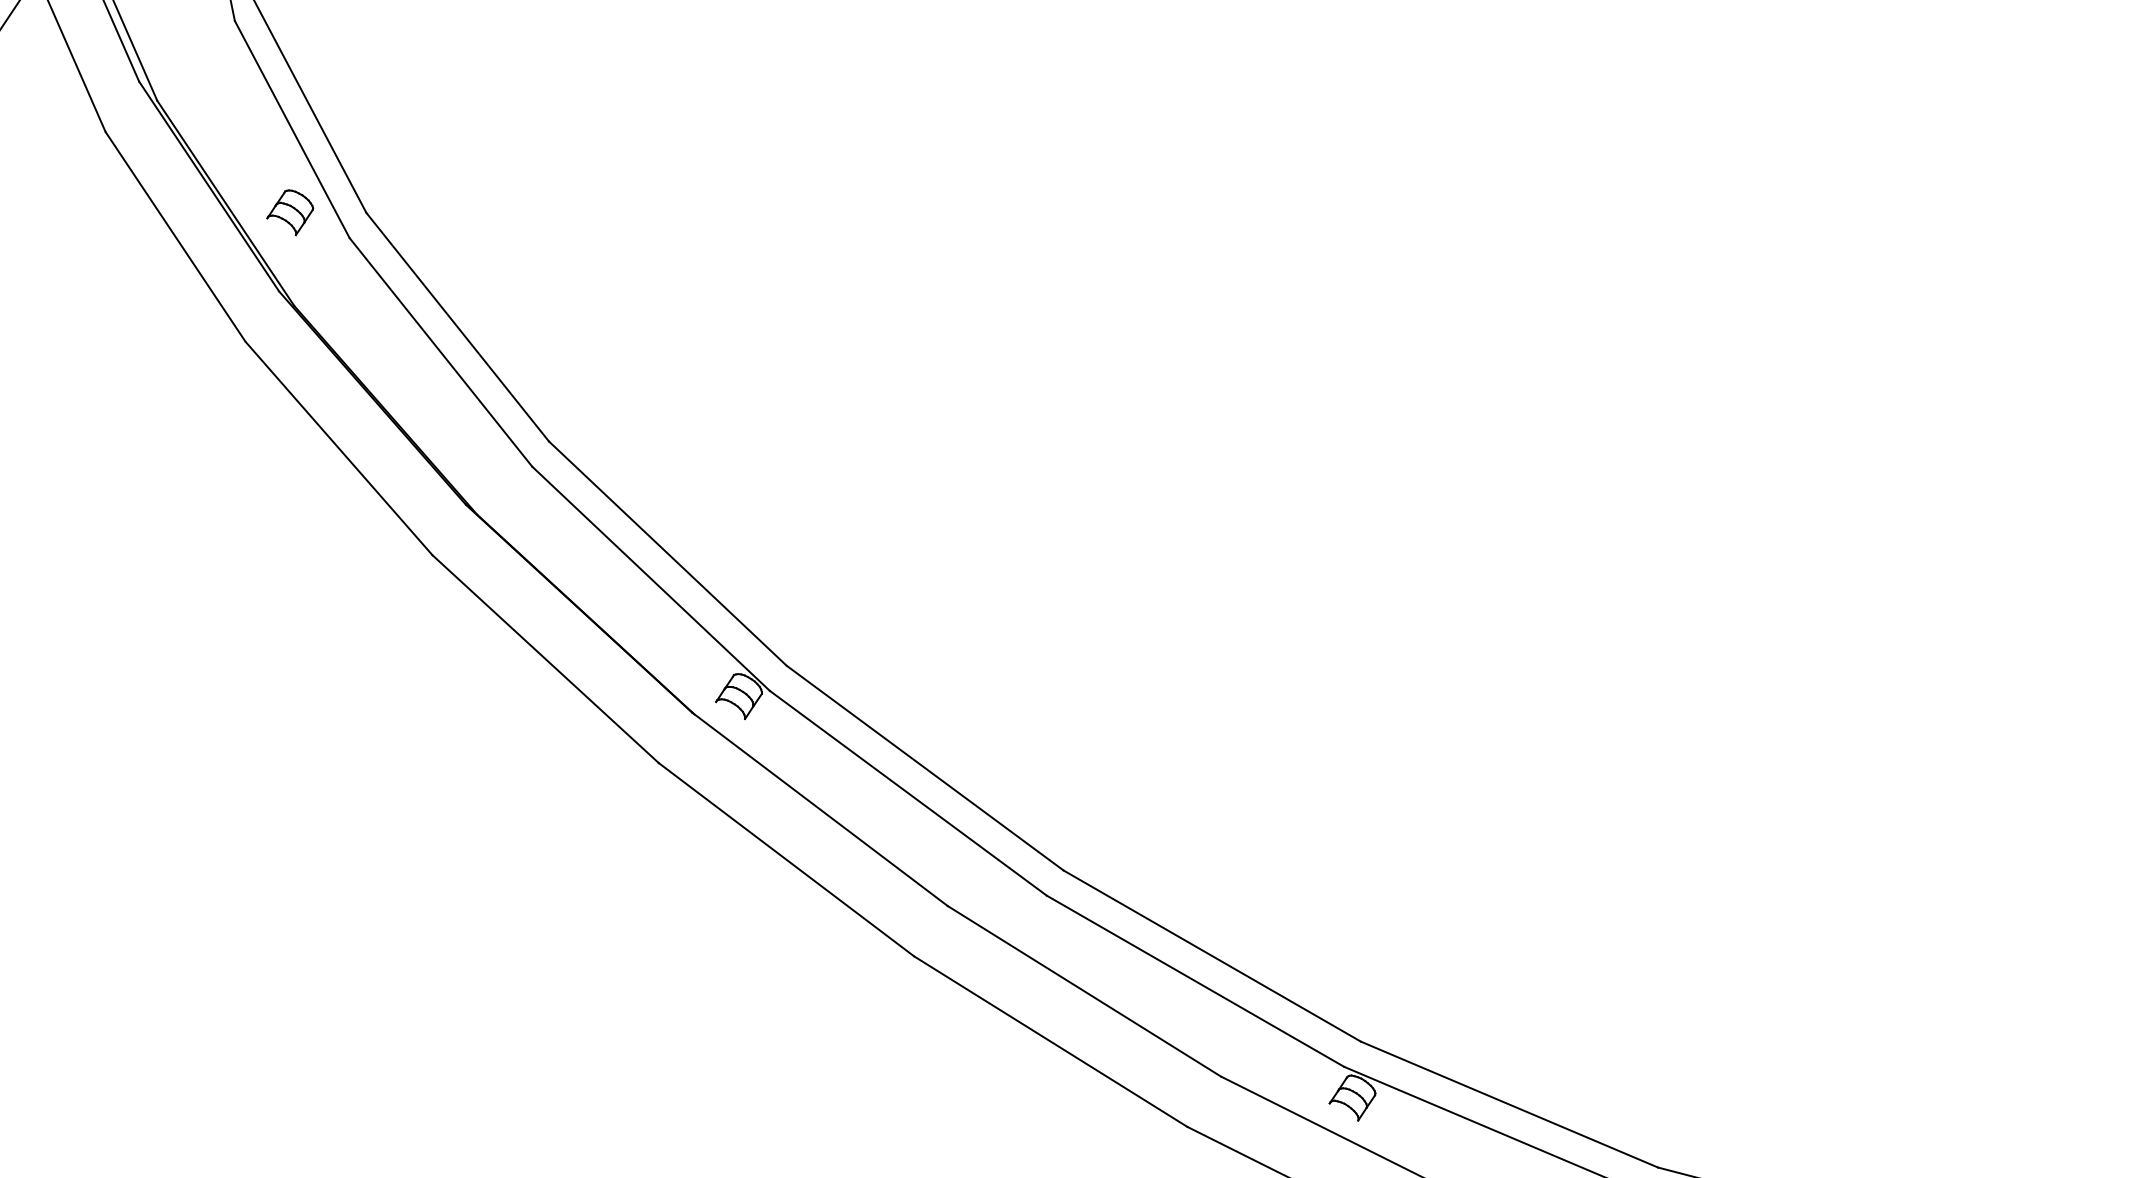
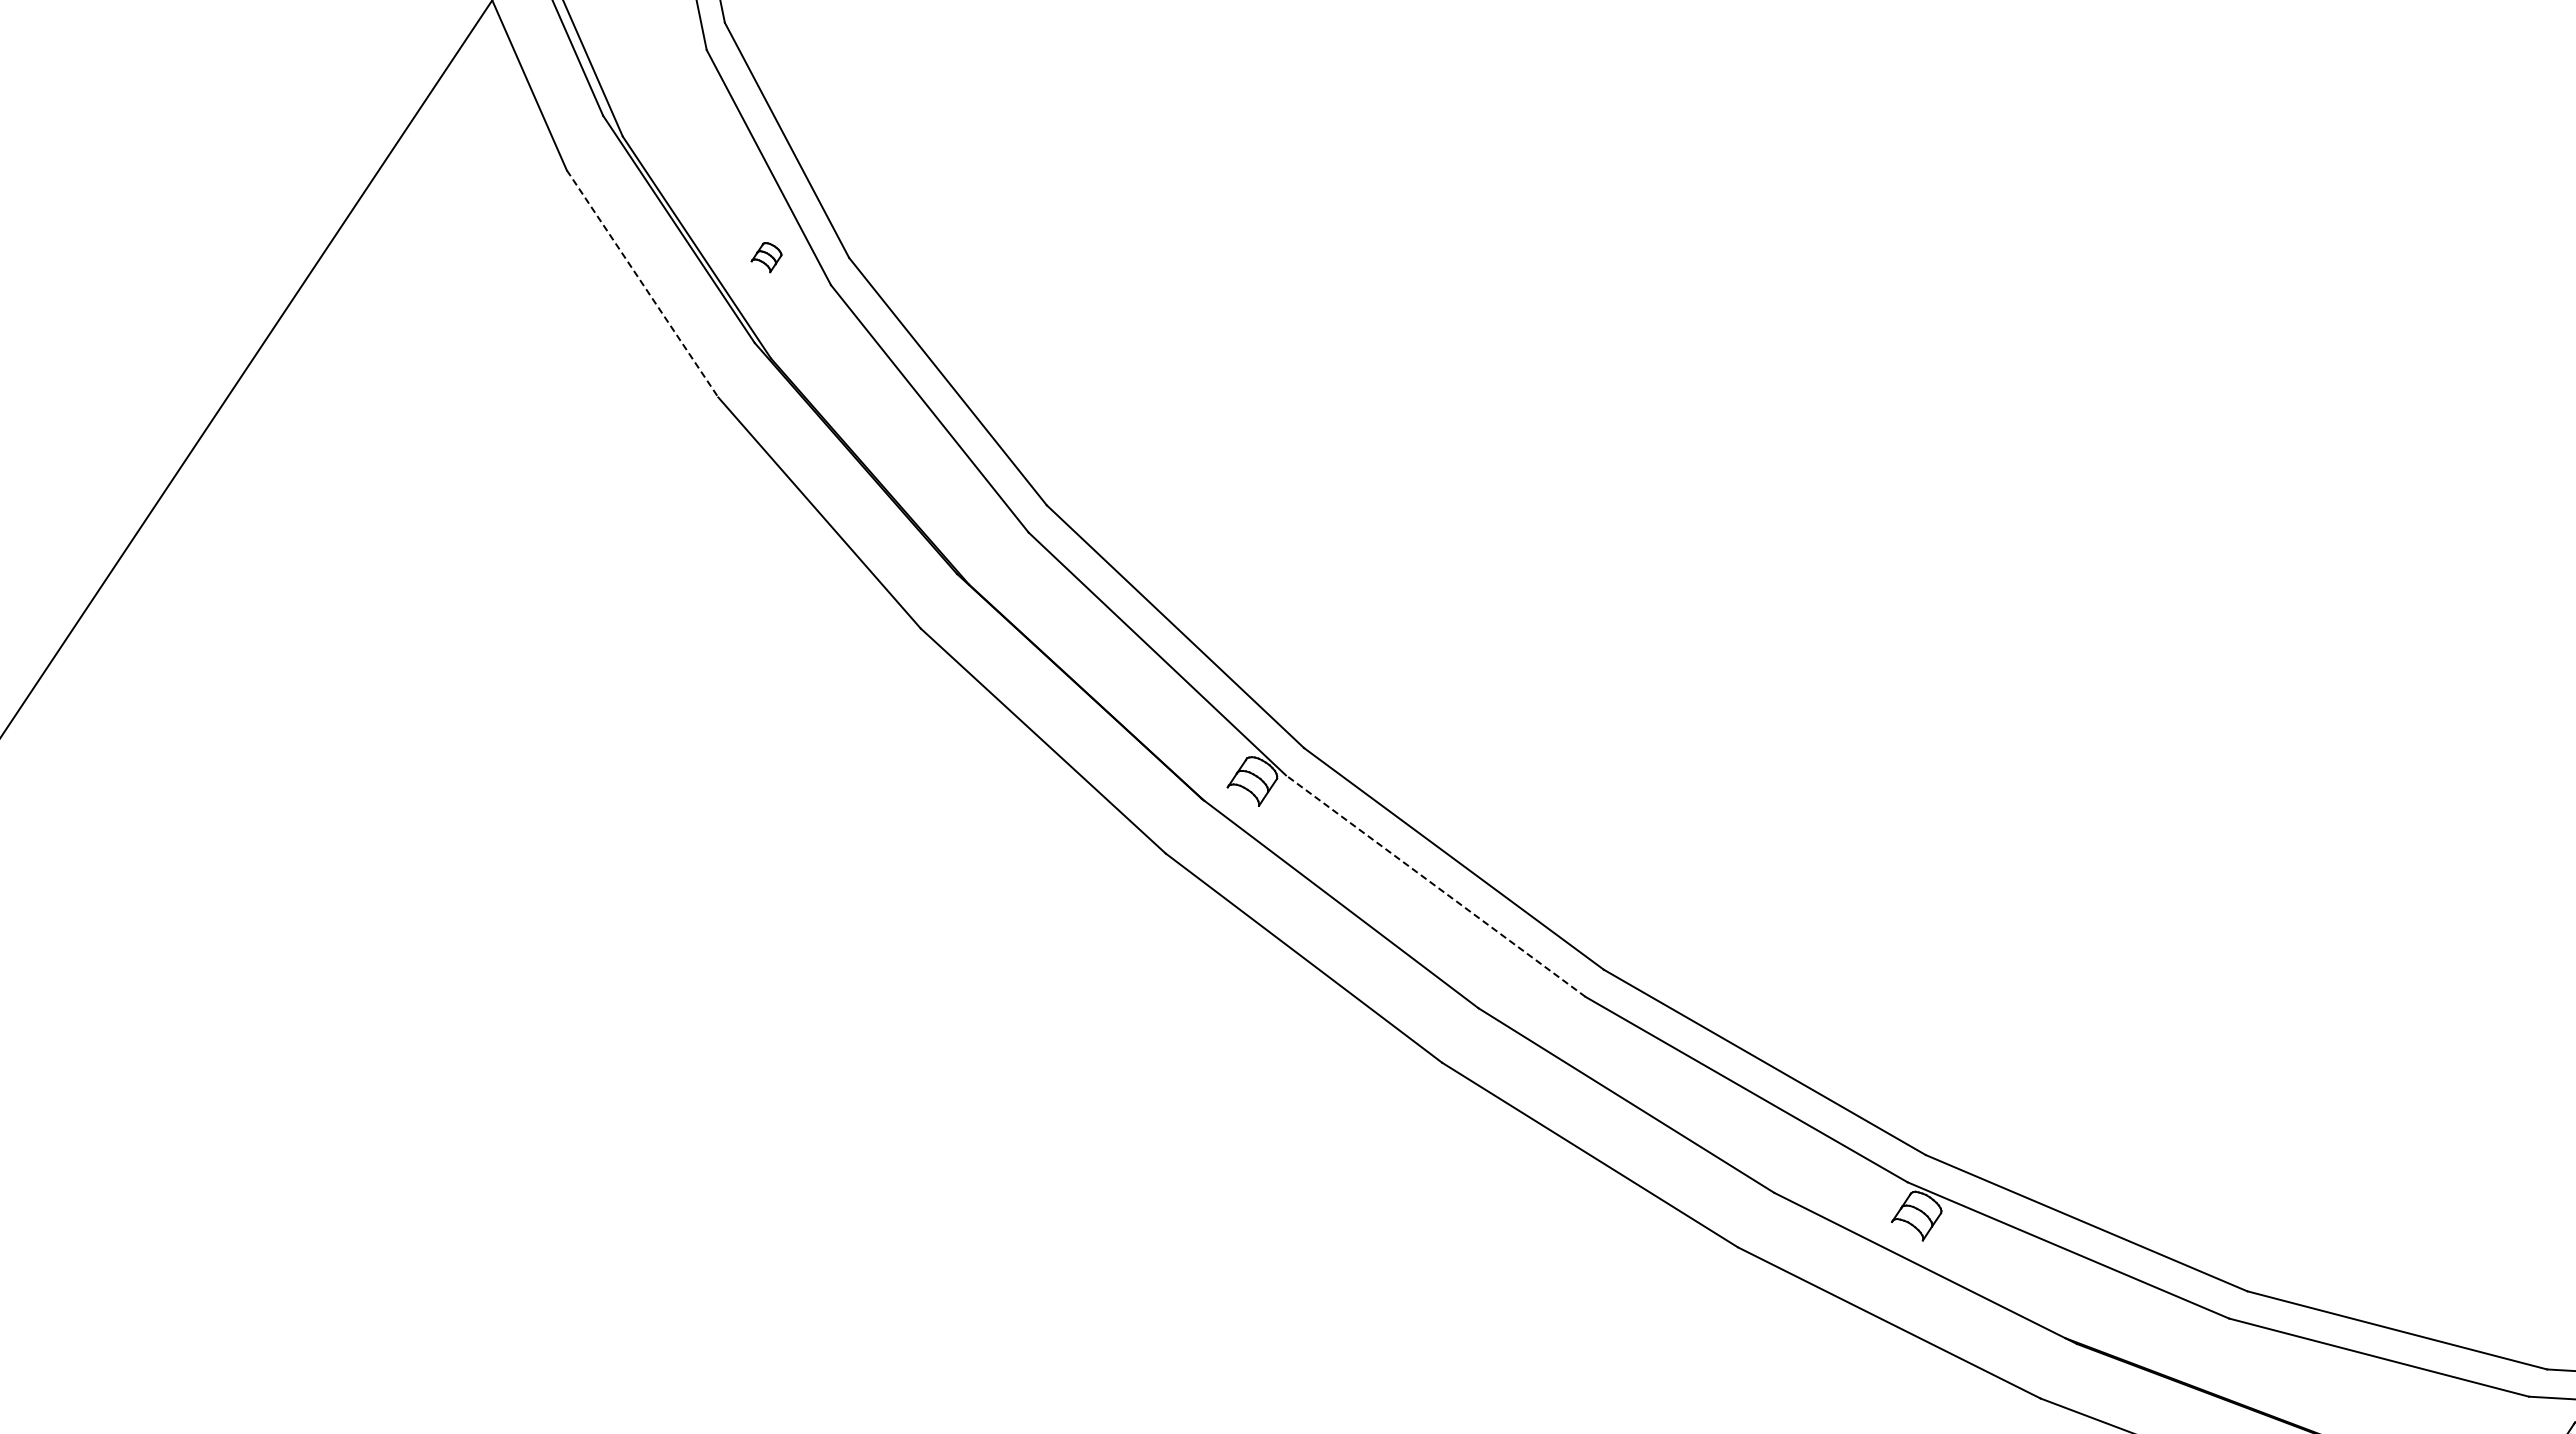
part: (290, 212) -> (766, 257), size x0.6
line: (175, 236) -> (642, 283), solid -> dashed
line: (908, 792) -> (1435, 885), solid -> dashed

